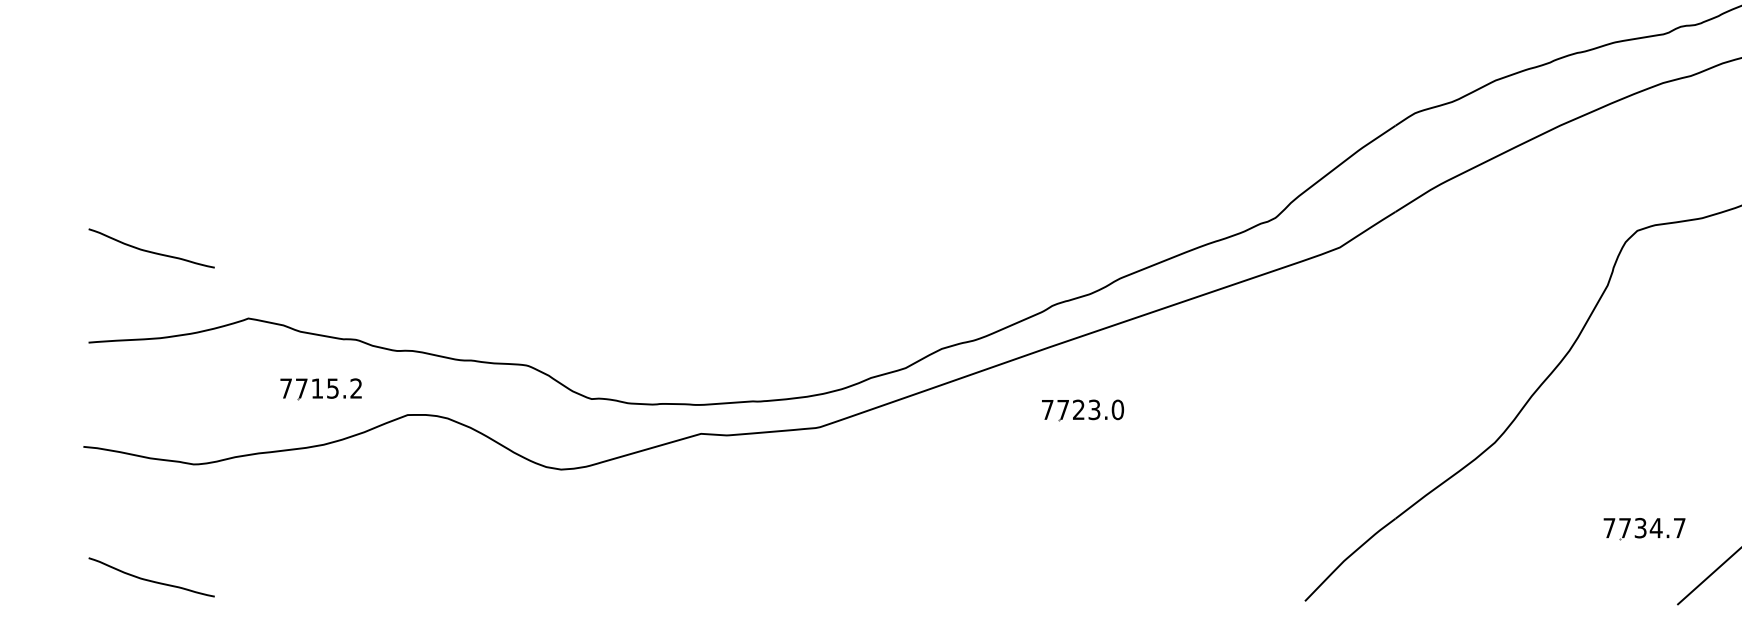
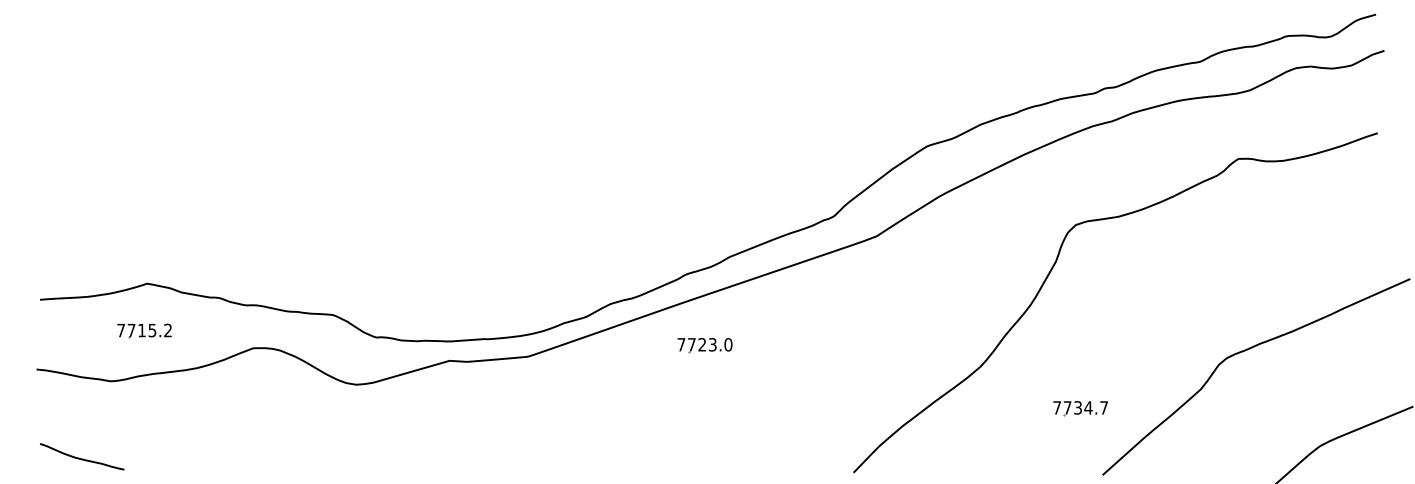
curve: (152, 250) -> (82, 238), removed
part: (321, 388) -> (144, 330), moved
part: (1644, 529) -> (1080, 408), moved

